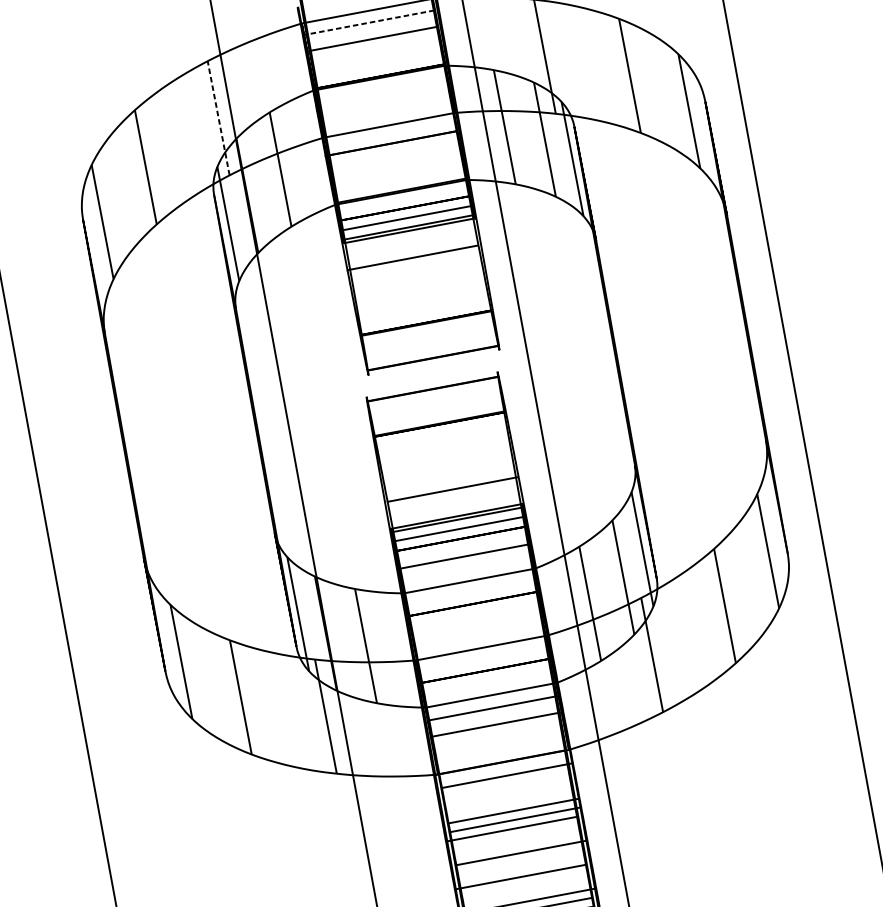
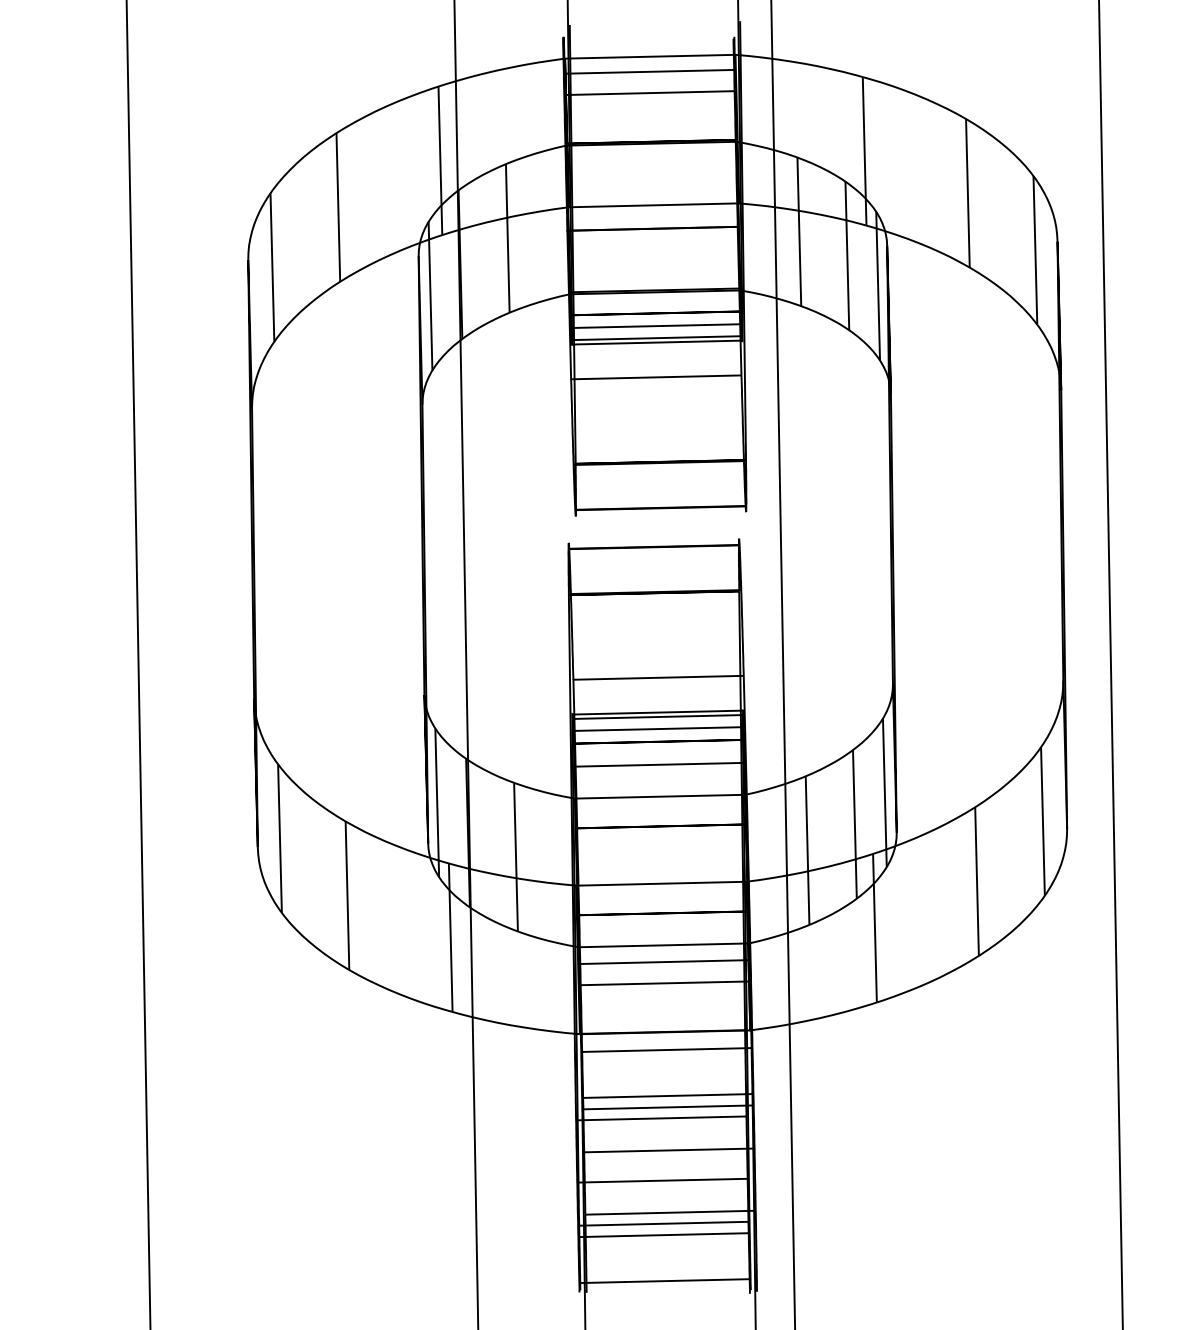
line: (368, 22) -> (649, 71), dashed -> solid
line: (218, 118) -> (440, 160), dashed -> solid

